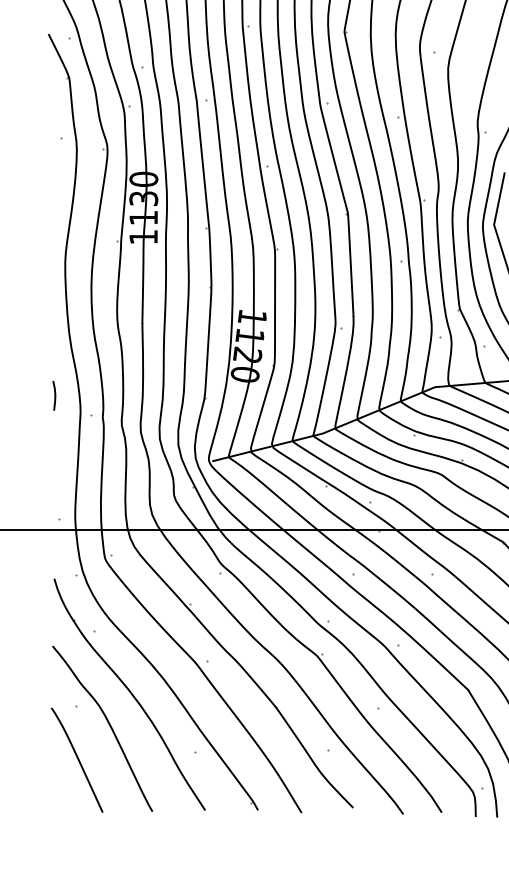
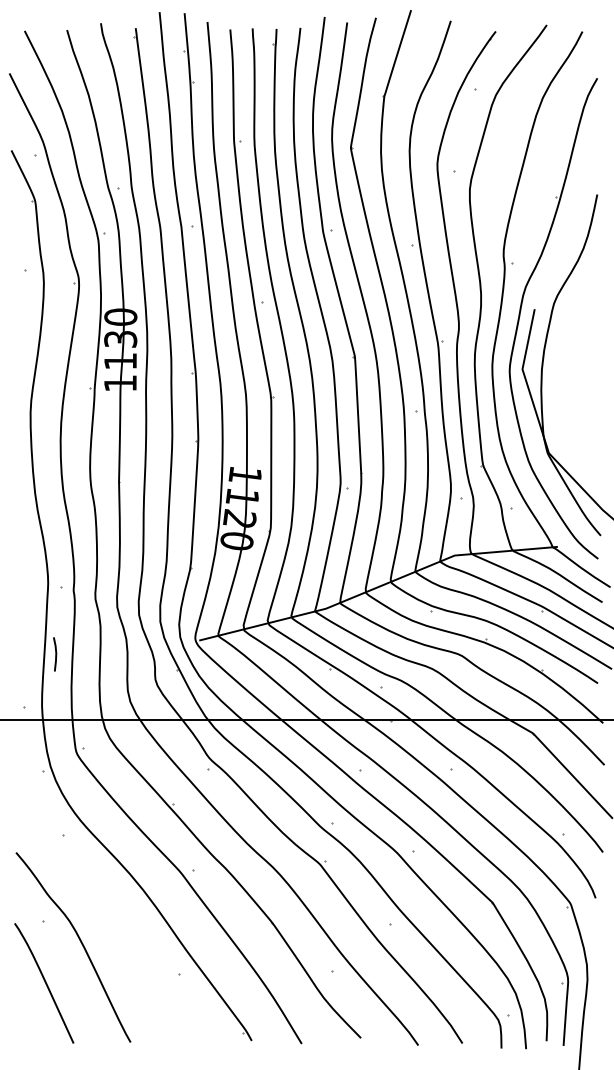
line: (54, 395) -> (55, 654), moved
part: (129, 694) -> (104, 908), removed

